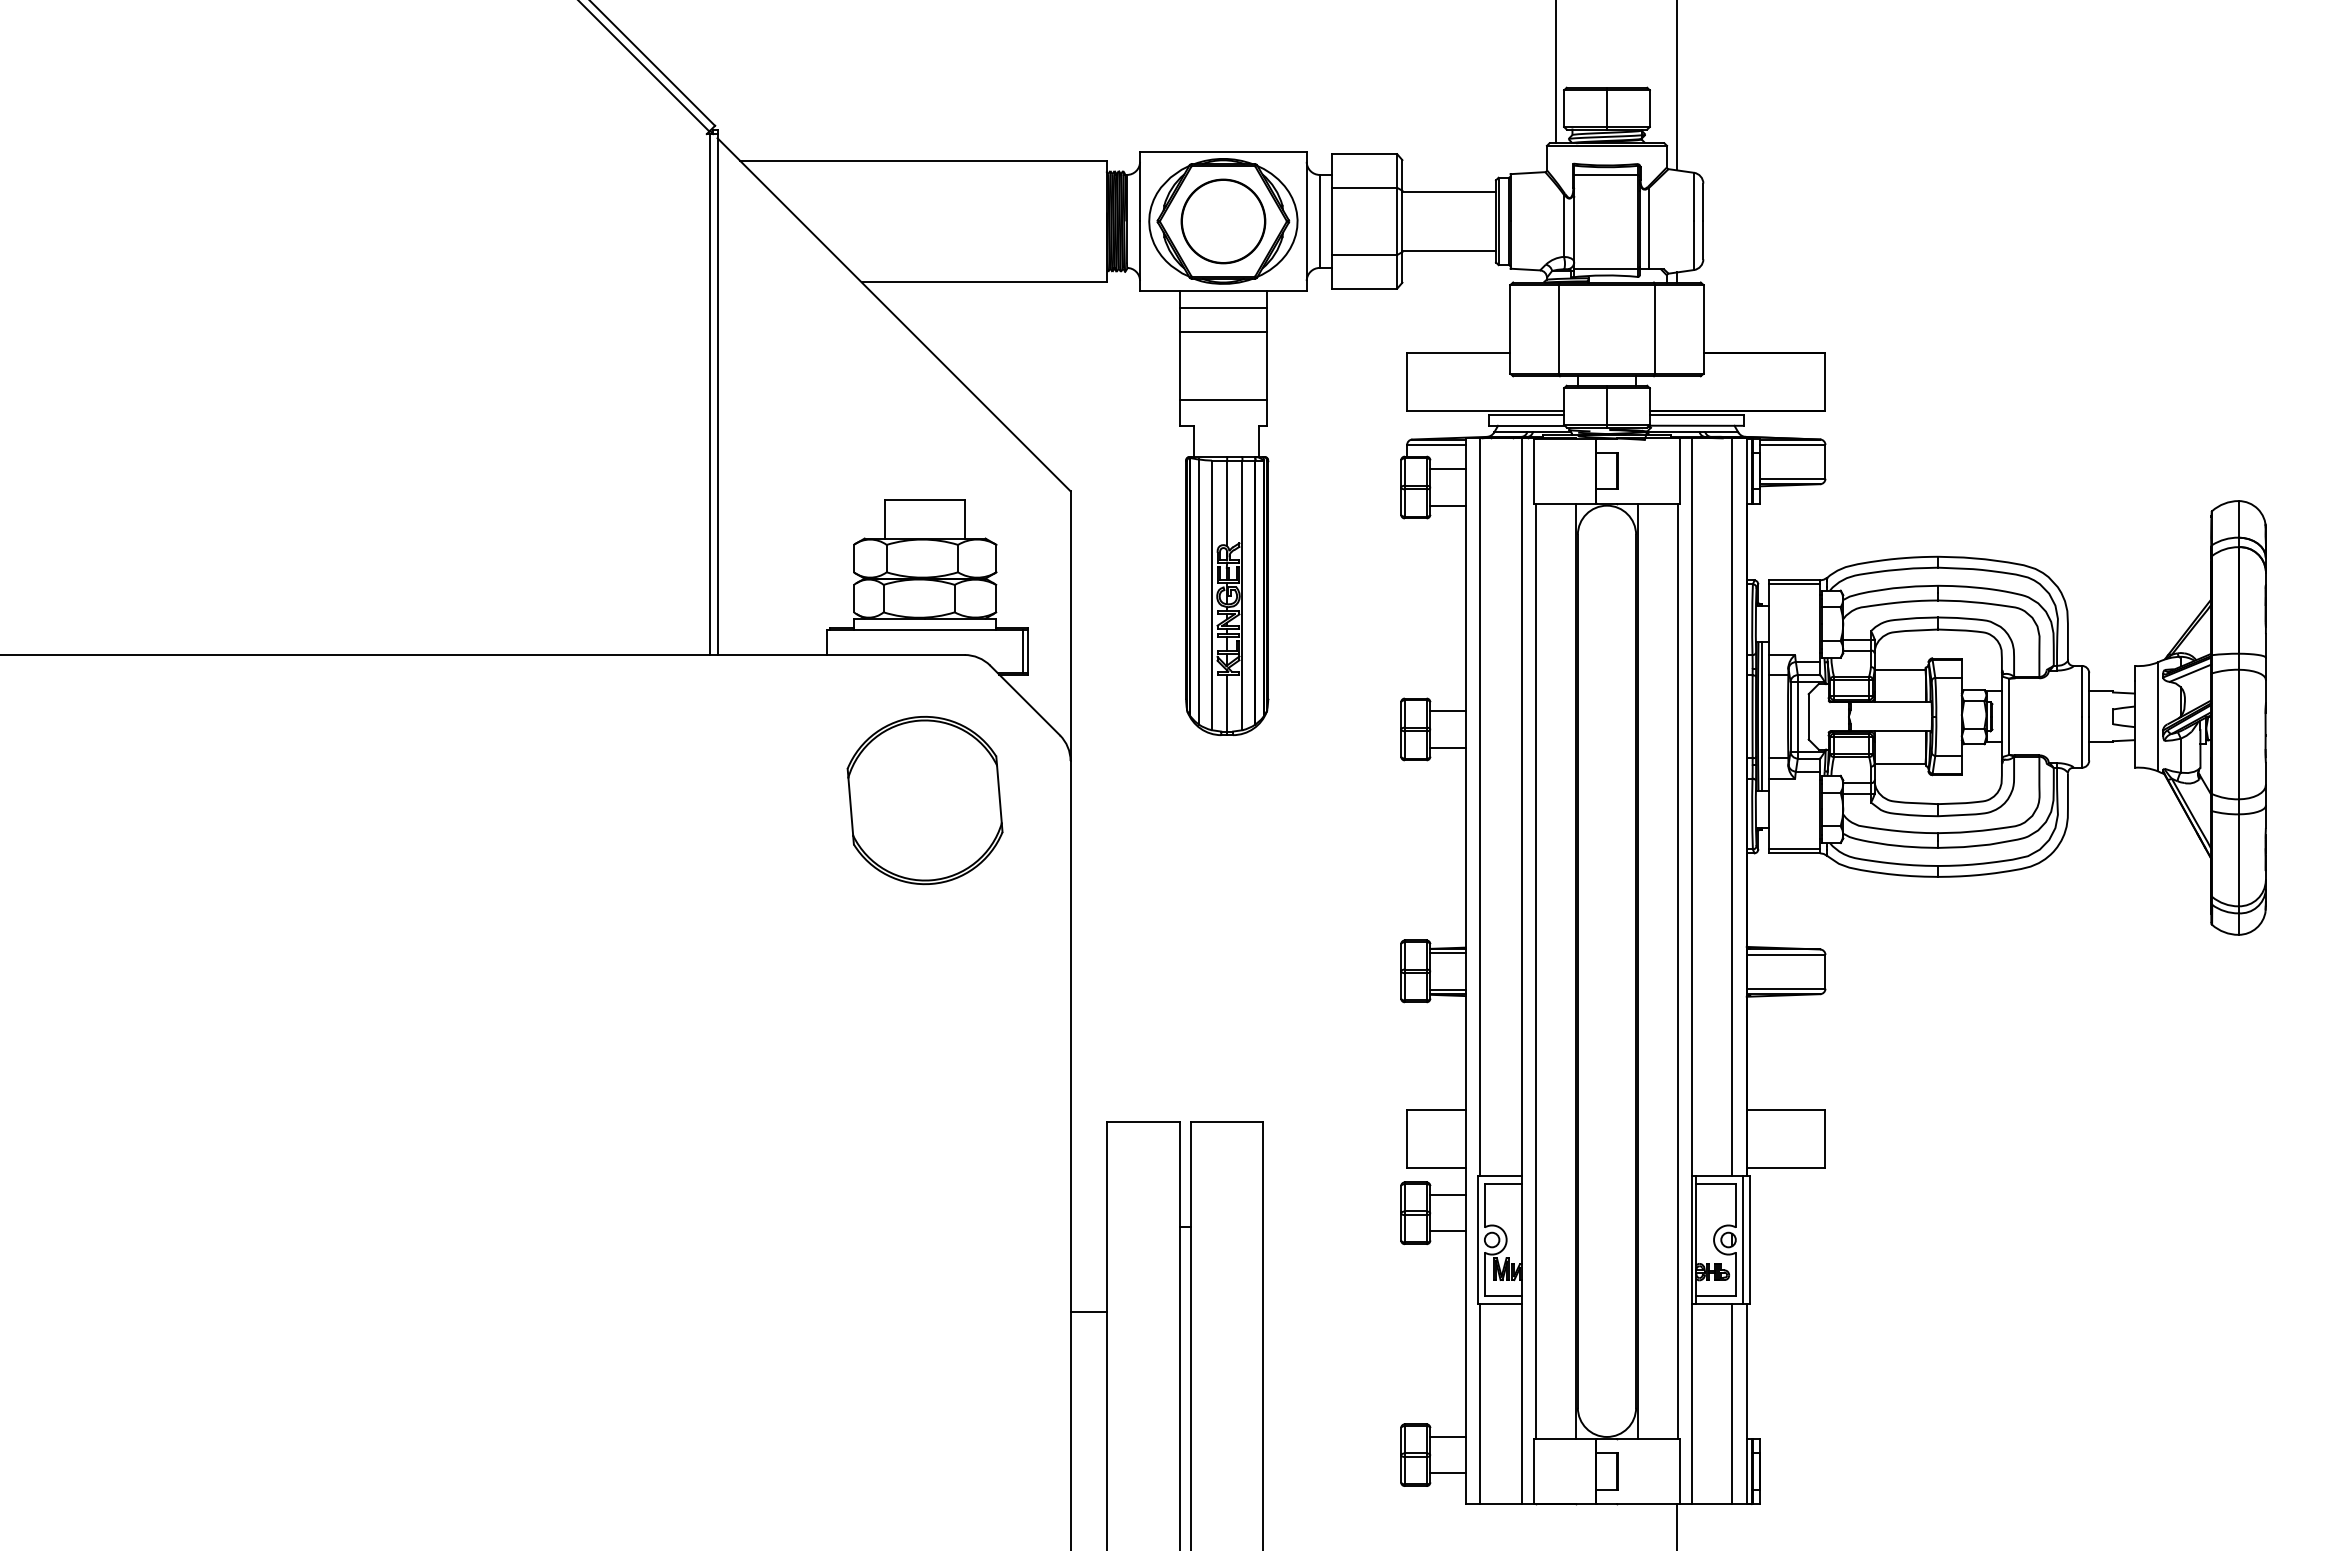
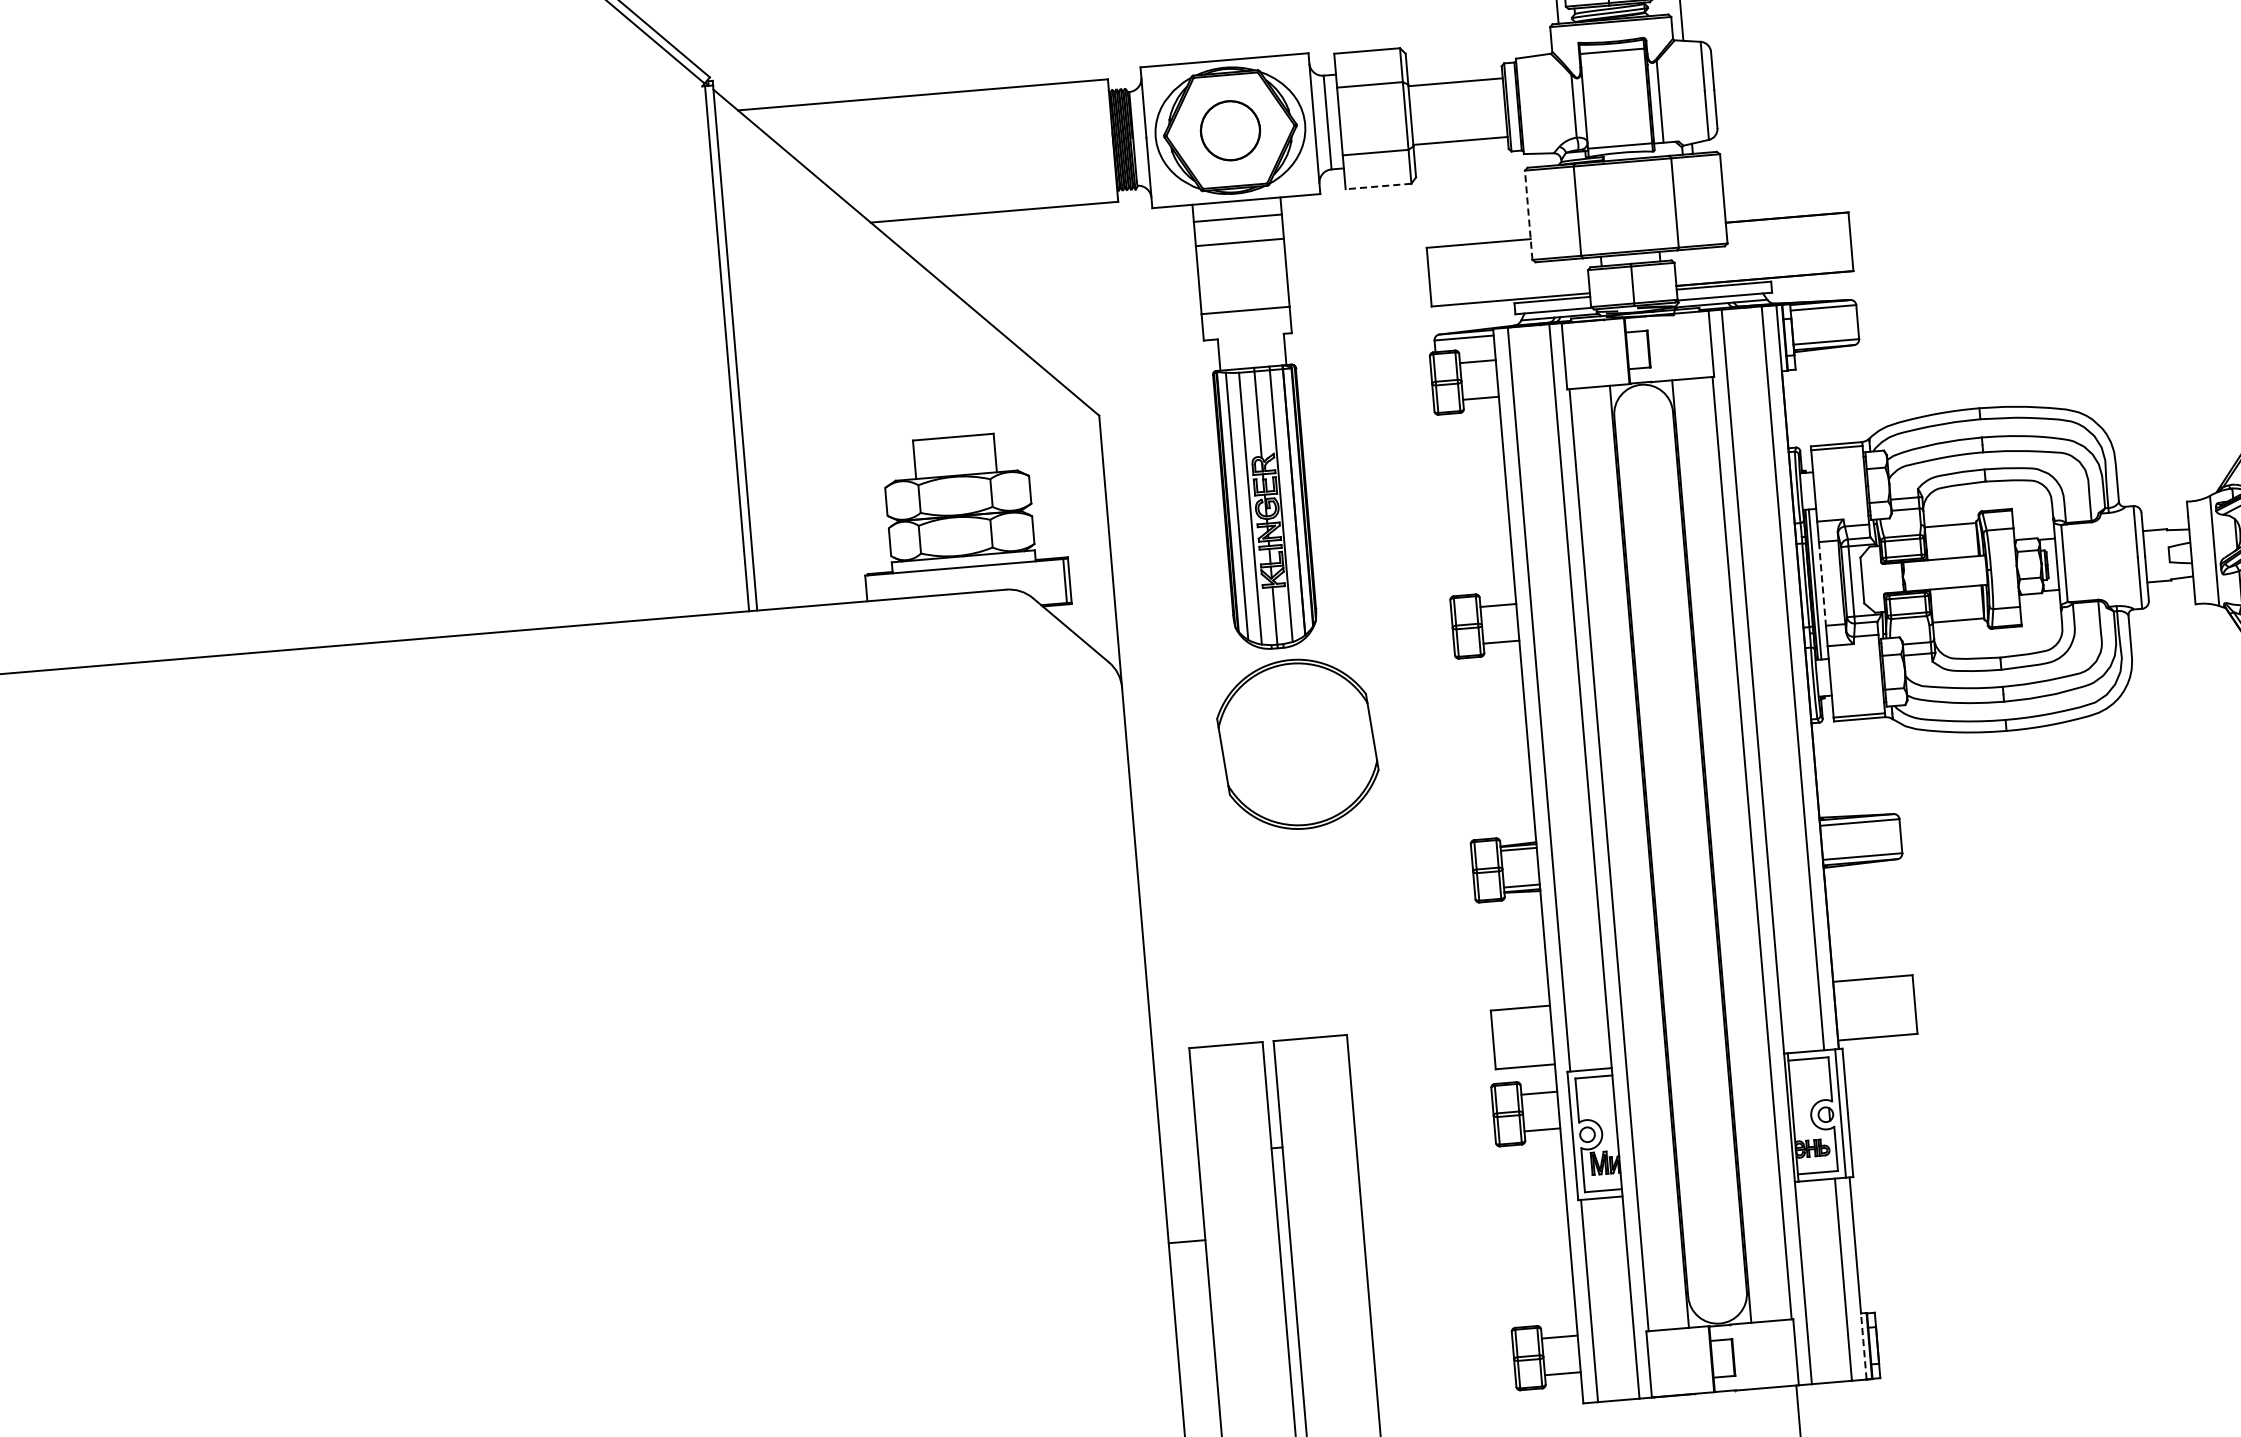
part: (1223, 221) -> (1230, 130), size x0.7
line: (1364, 288) -> (1378, 186), solid -> dashed
line: (1510, 328) -> (1528, 214), solid -> dashed
line: (1769, 717) -> (1822, 584), solid -> dashed
part: (924, 800) -> (1297, 744), moved
line: (1746, 1471) -> (1863, 1346), solid -> dashed

